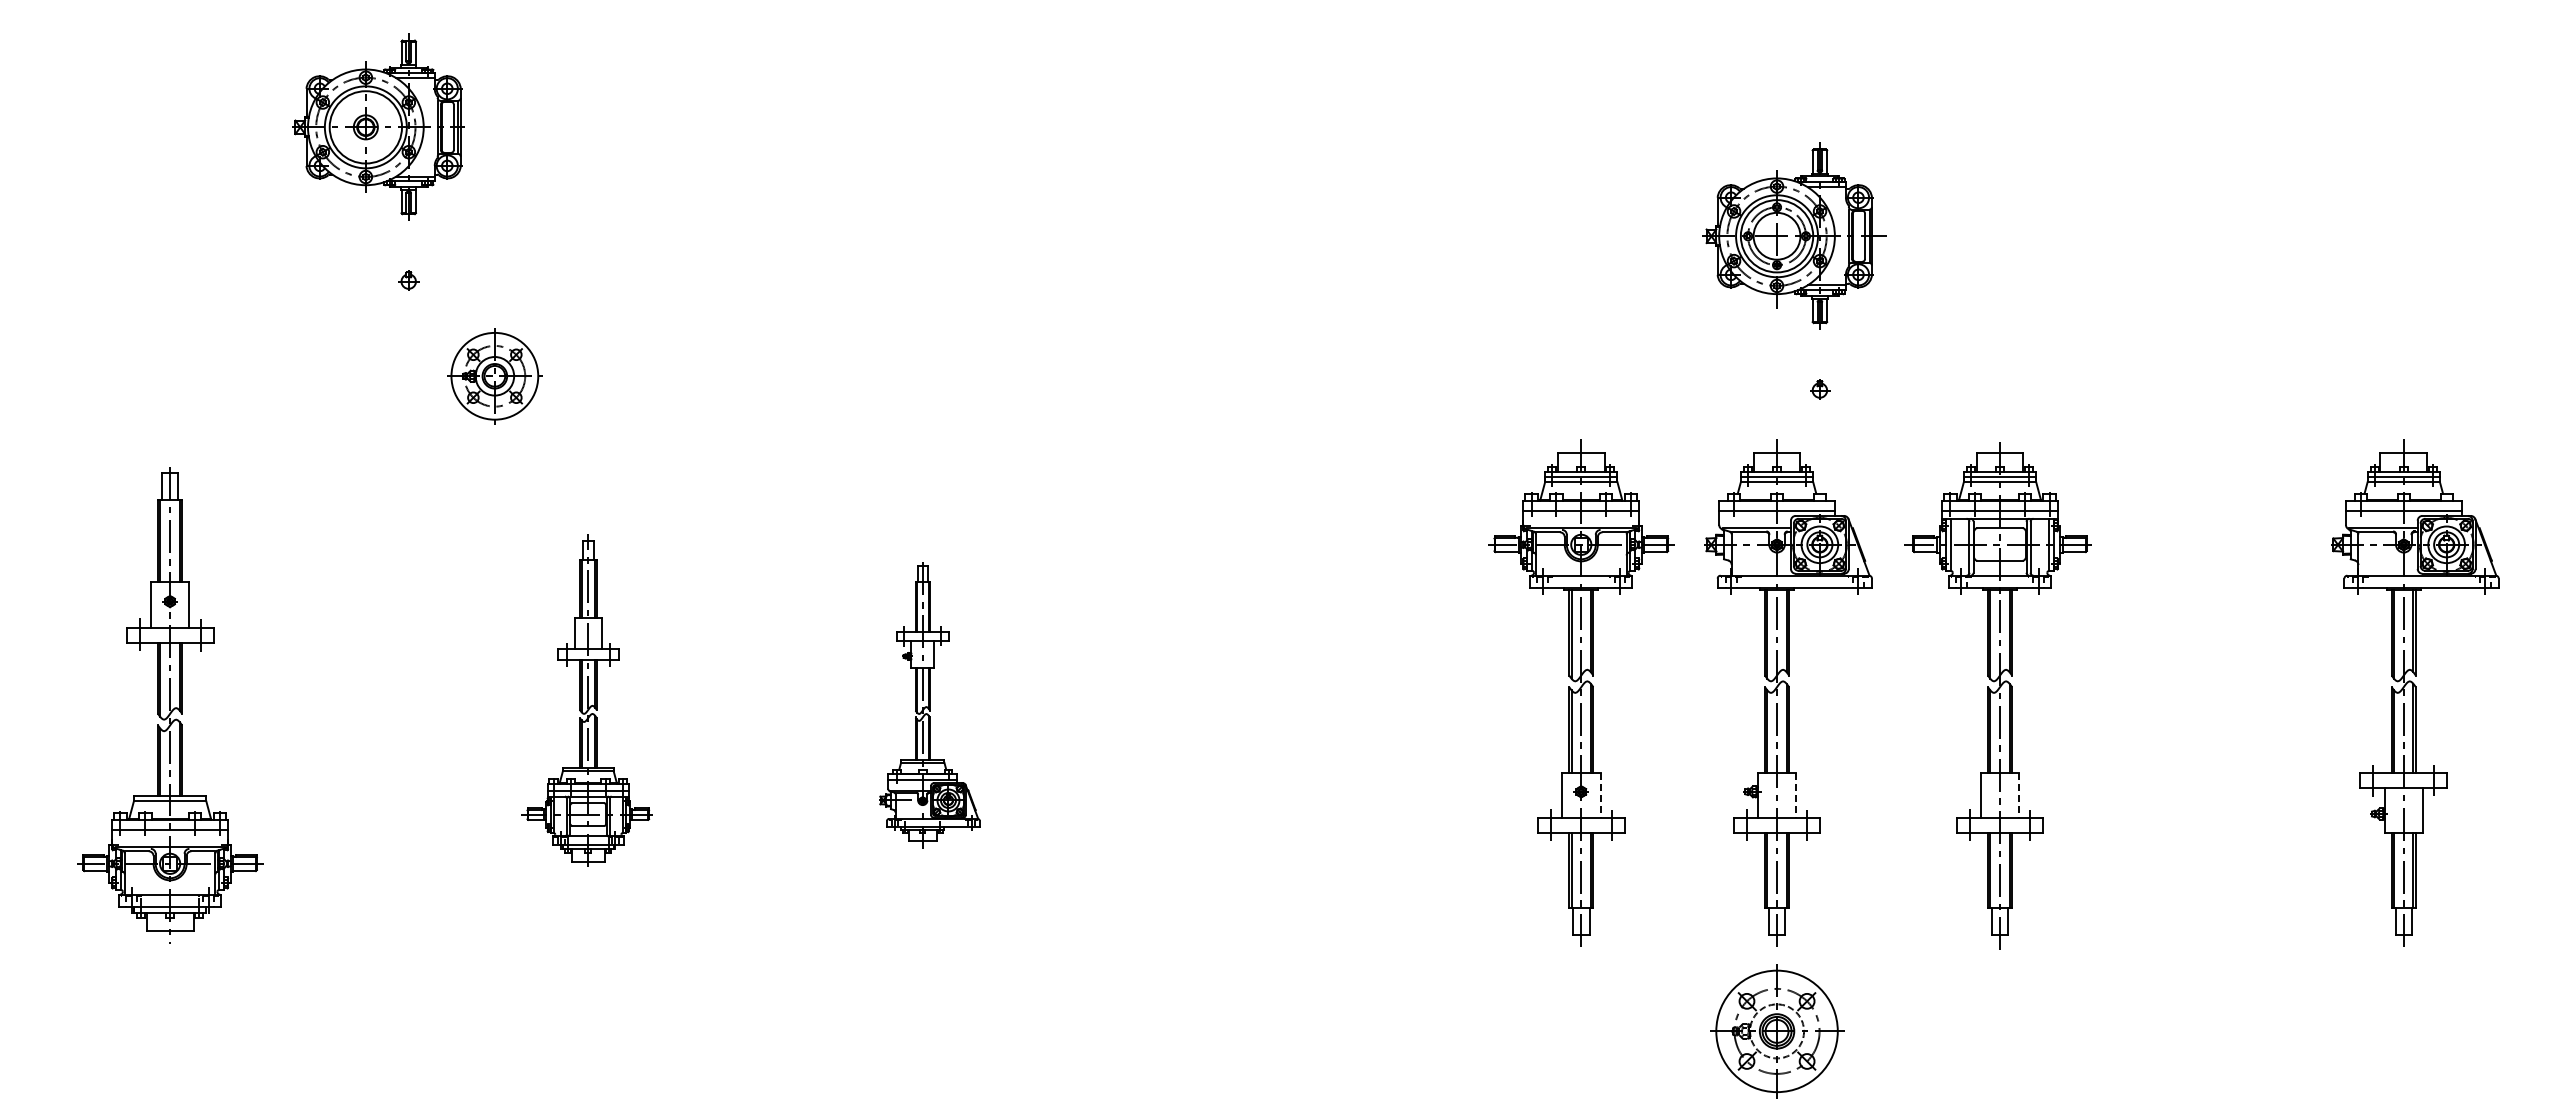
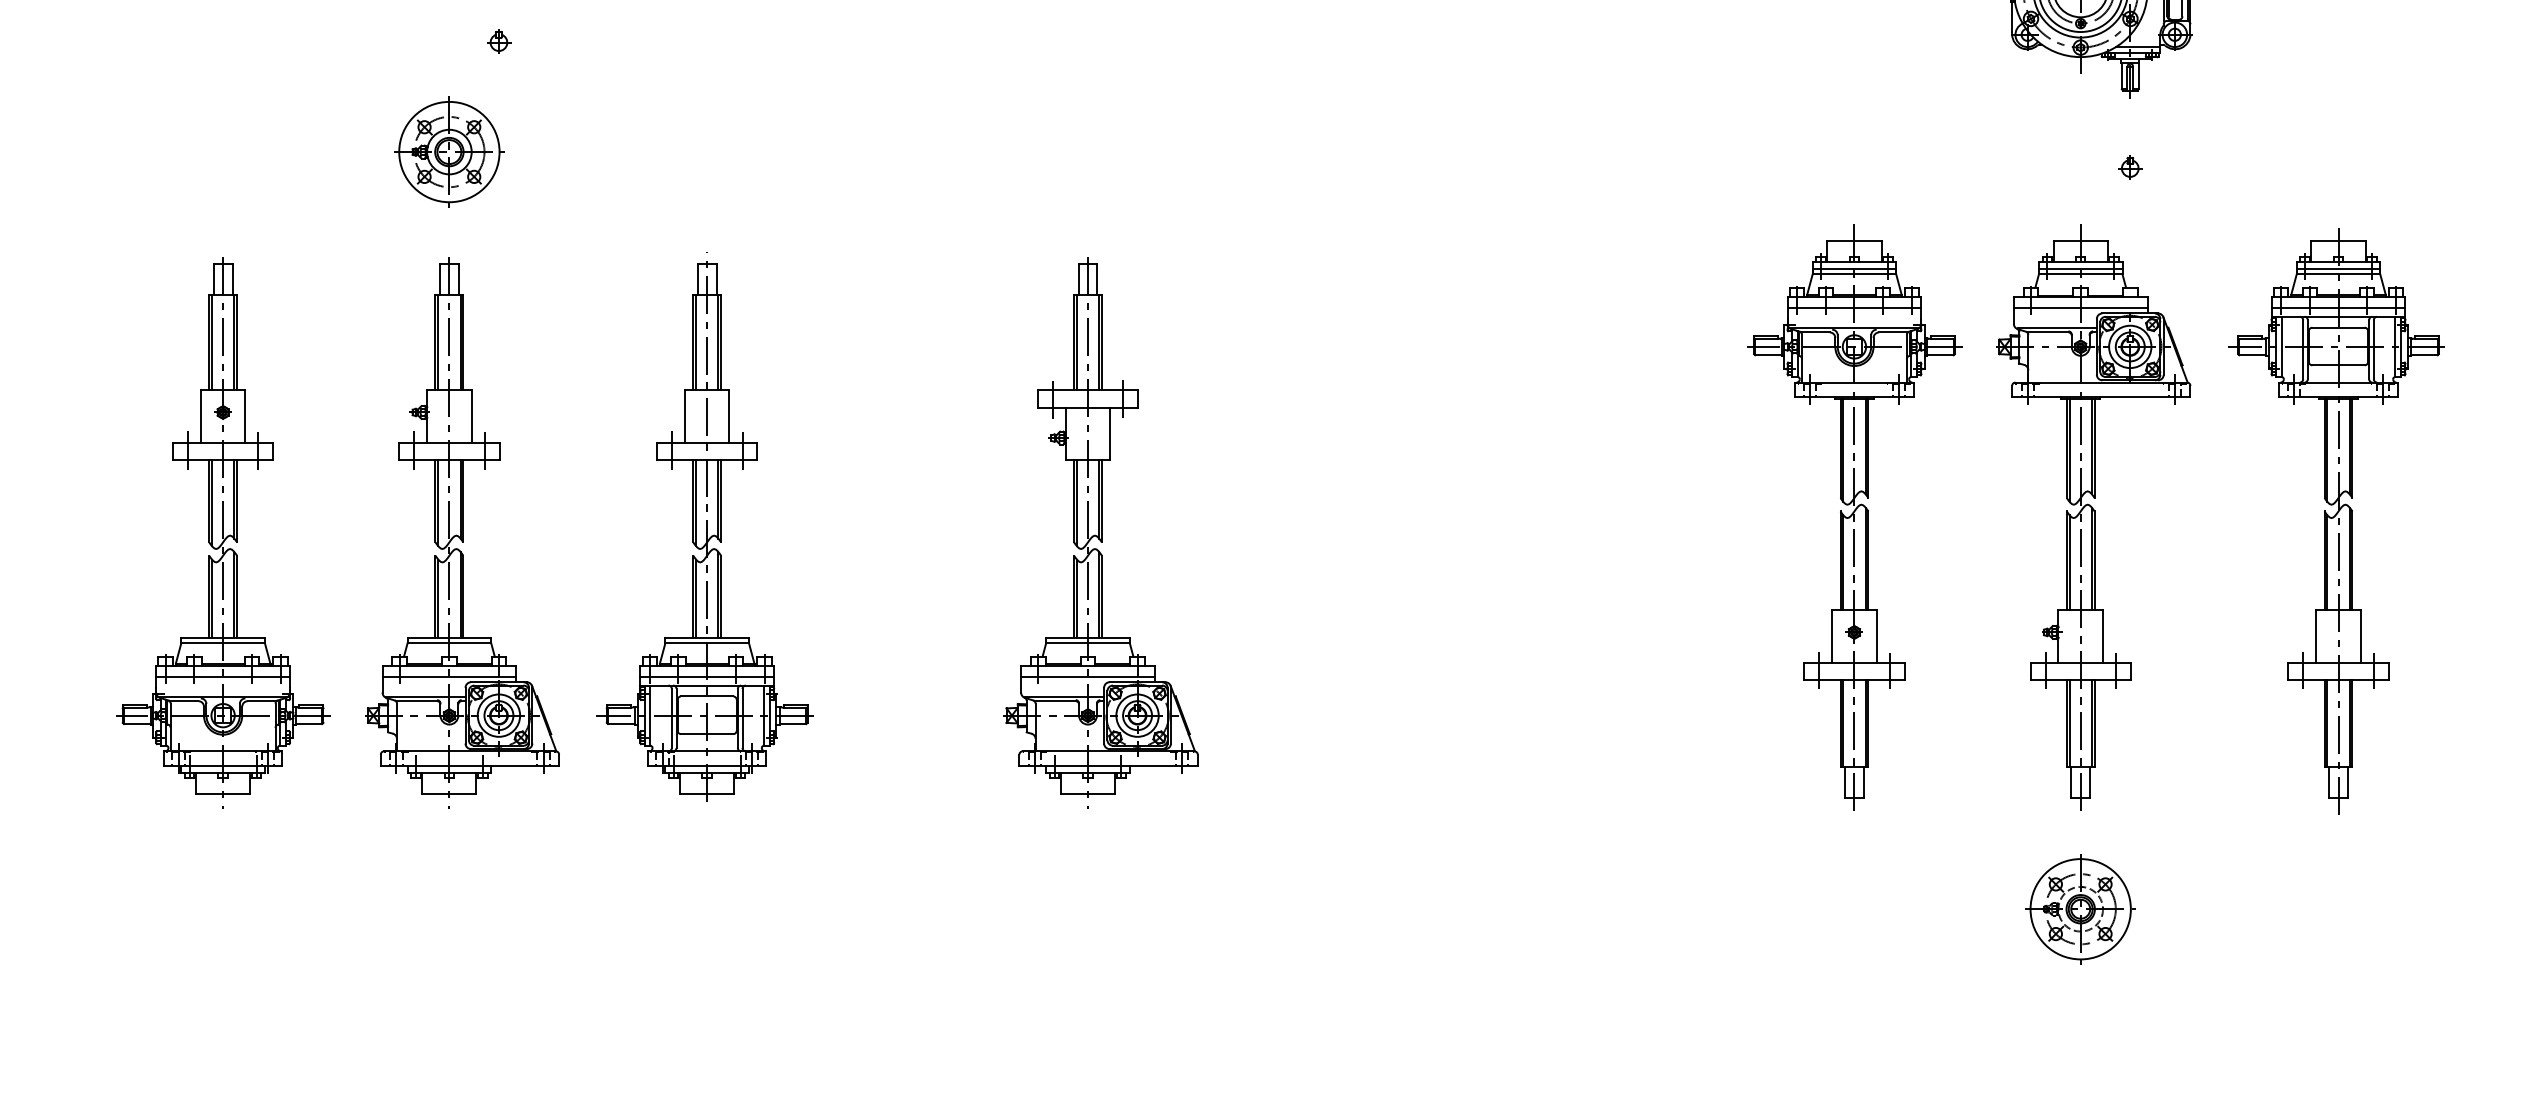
part: (494, 376) -> (448, 152), moved
part: (586, 700) -> (704, 526), size x1.43
part: (377, 705) -> (462, 532), added
part: (929, 705) -> (1100, 532), size x1.67
line: (1600, 795) -> (1876, 636), dashed -> solid
line: (1796, 795) -> (2103, 636), dashed -> solid
line: (2019, 795) -> (2361, 636), dashed -> solid
part: (1776, 1030) -> (2080, 908), size x0.71

